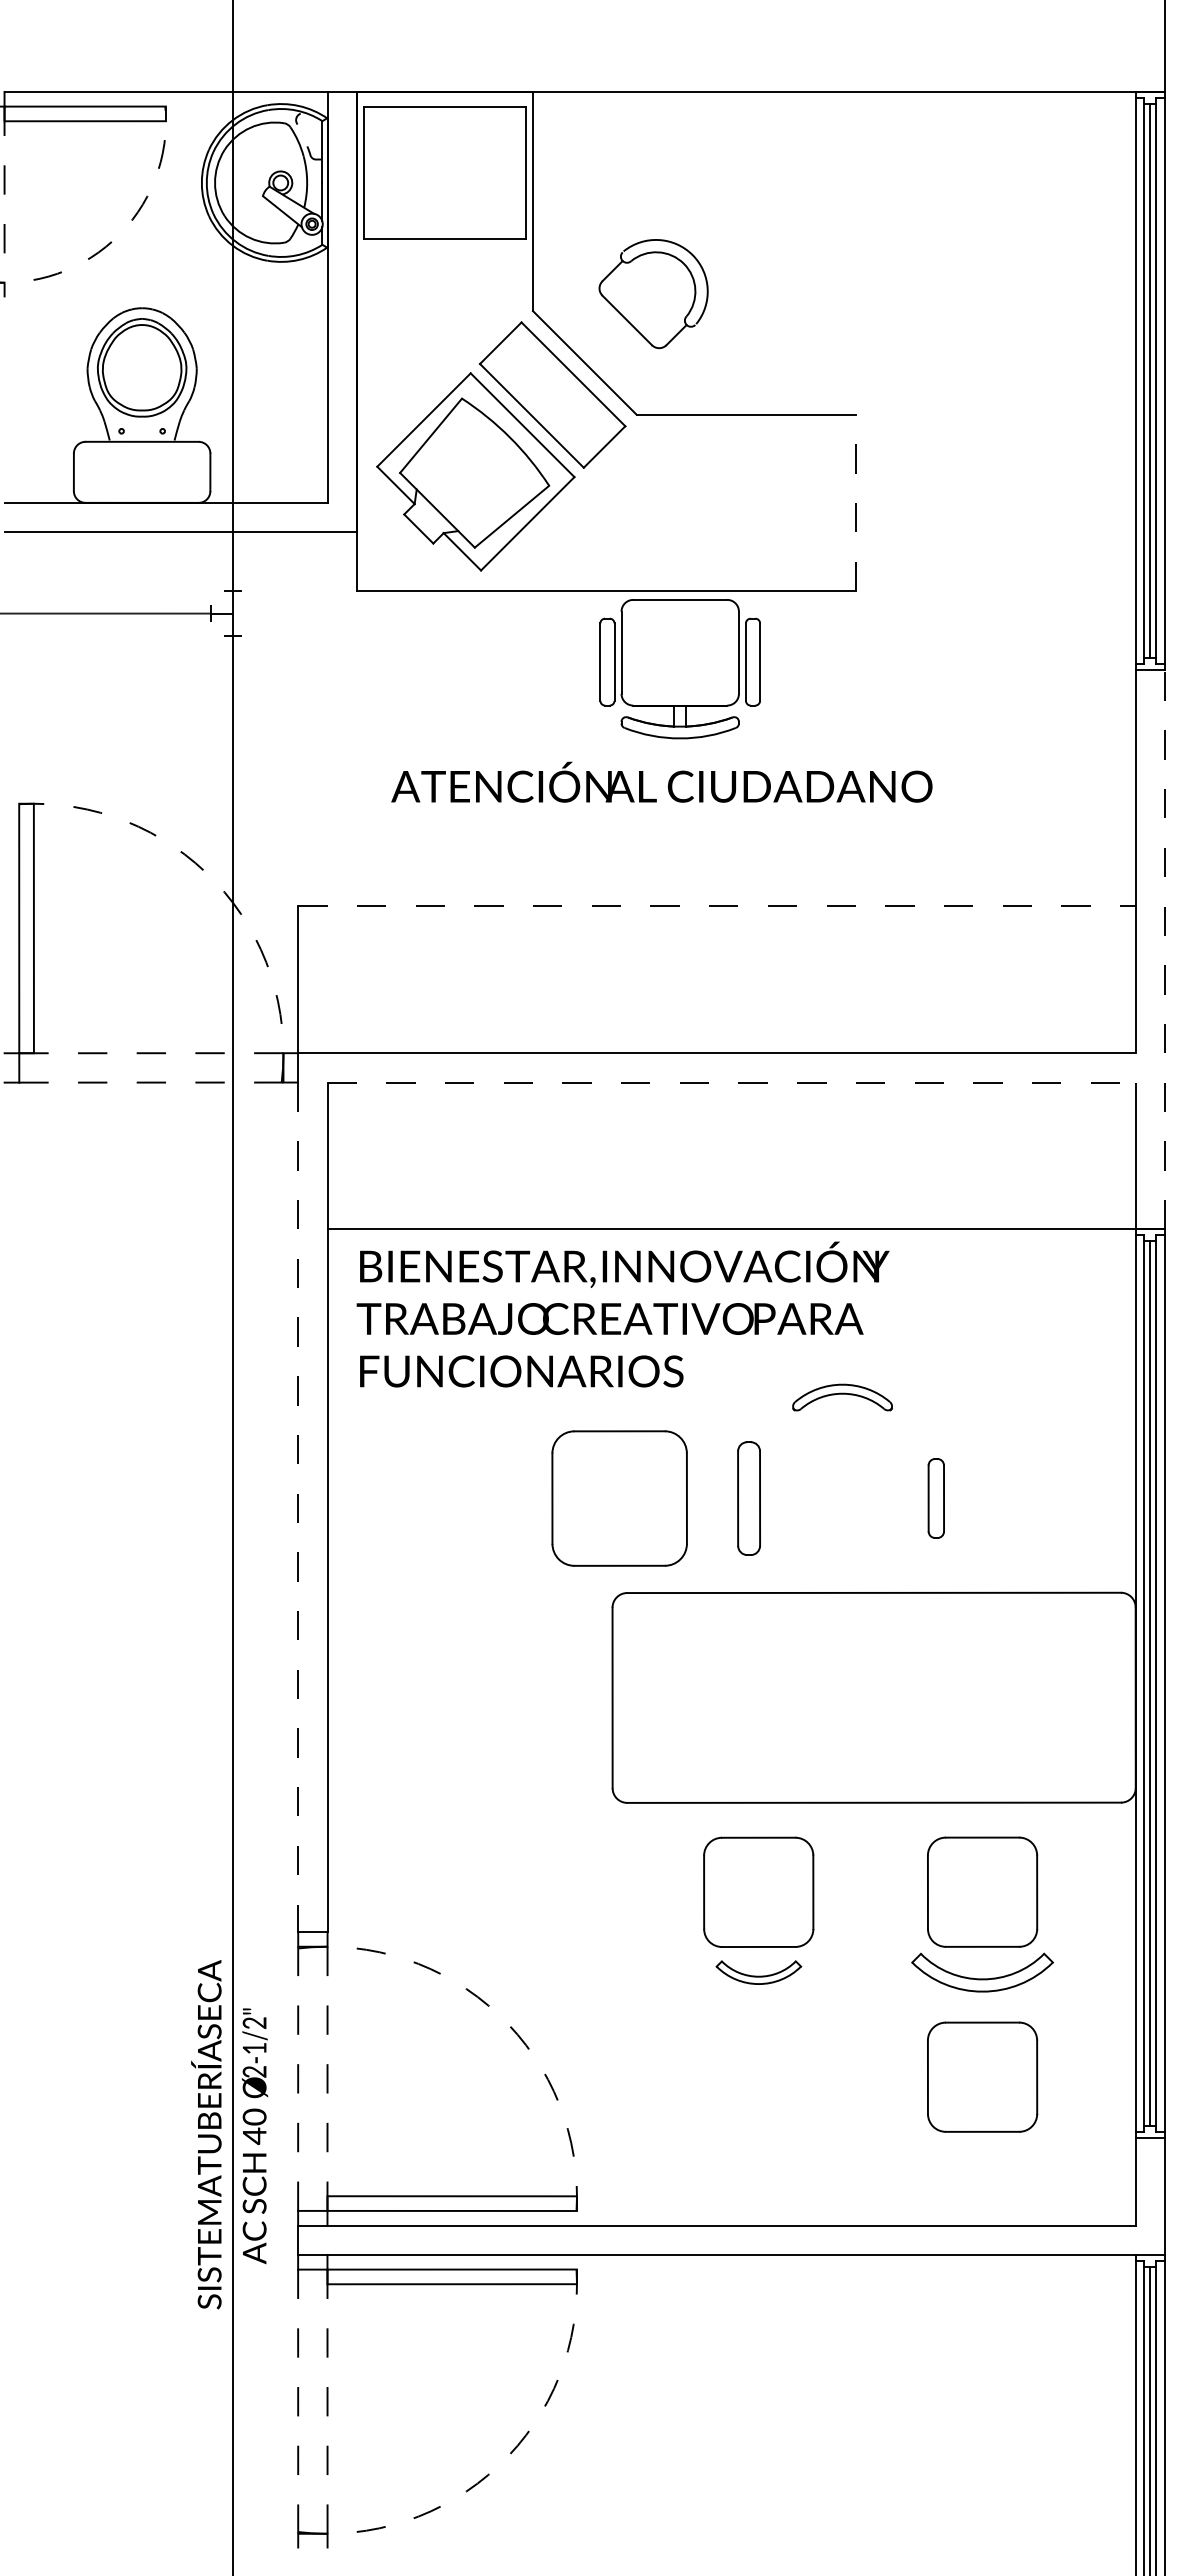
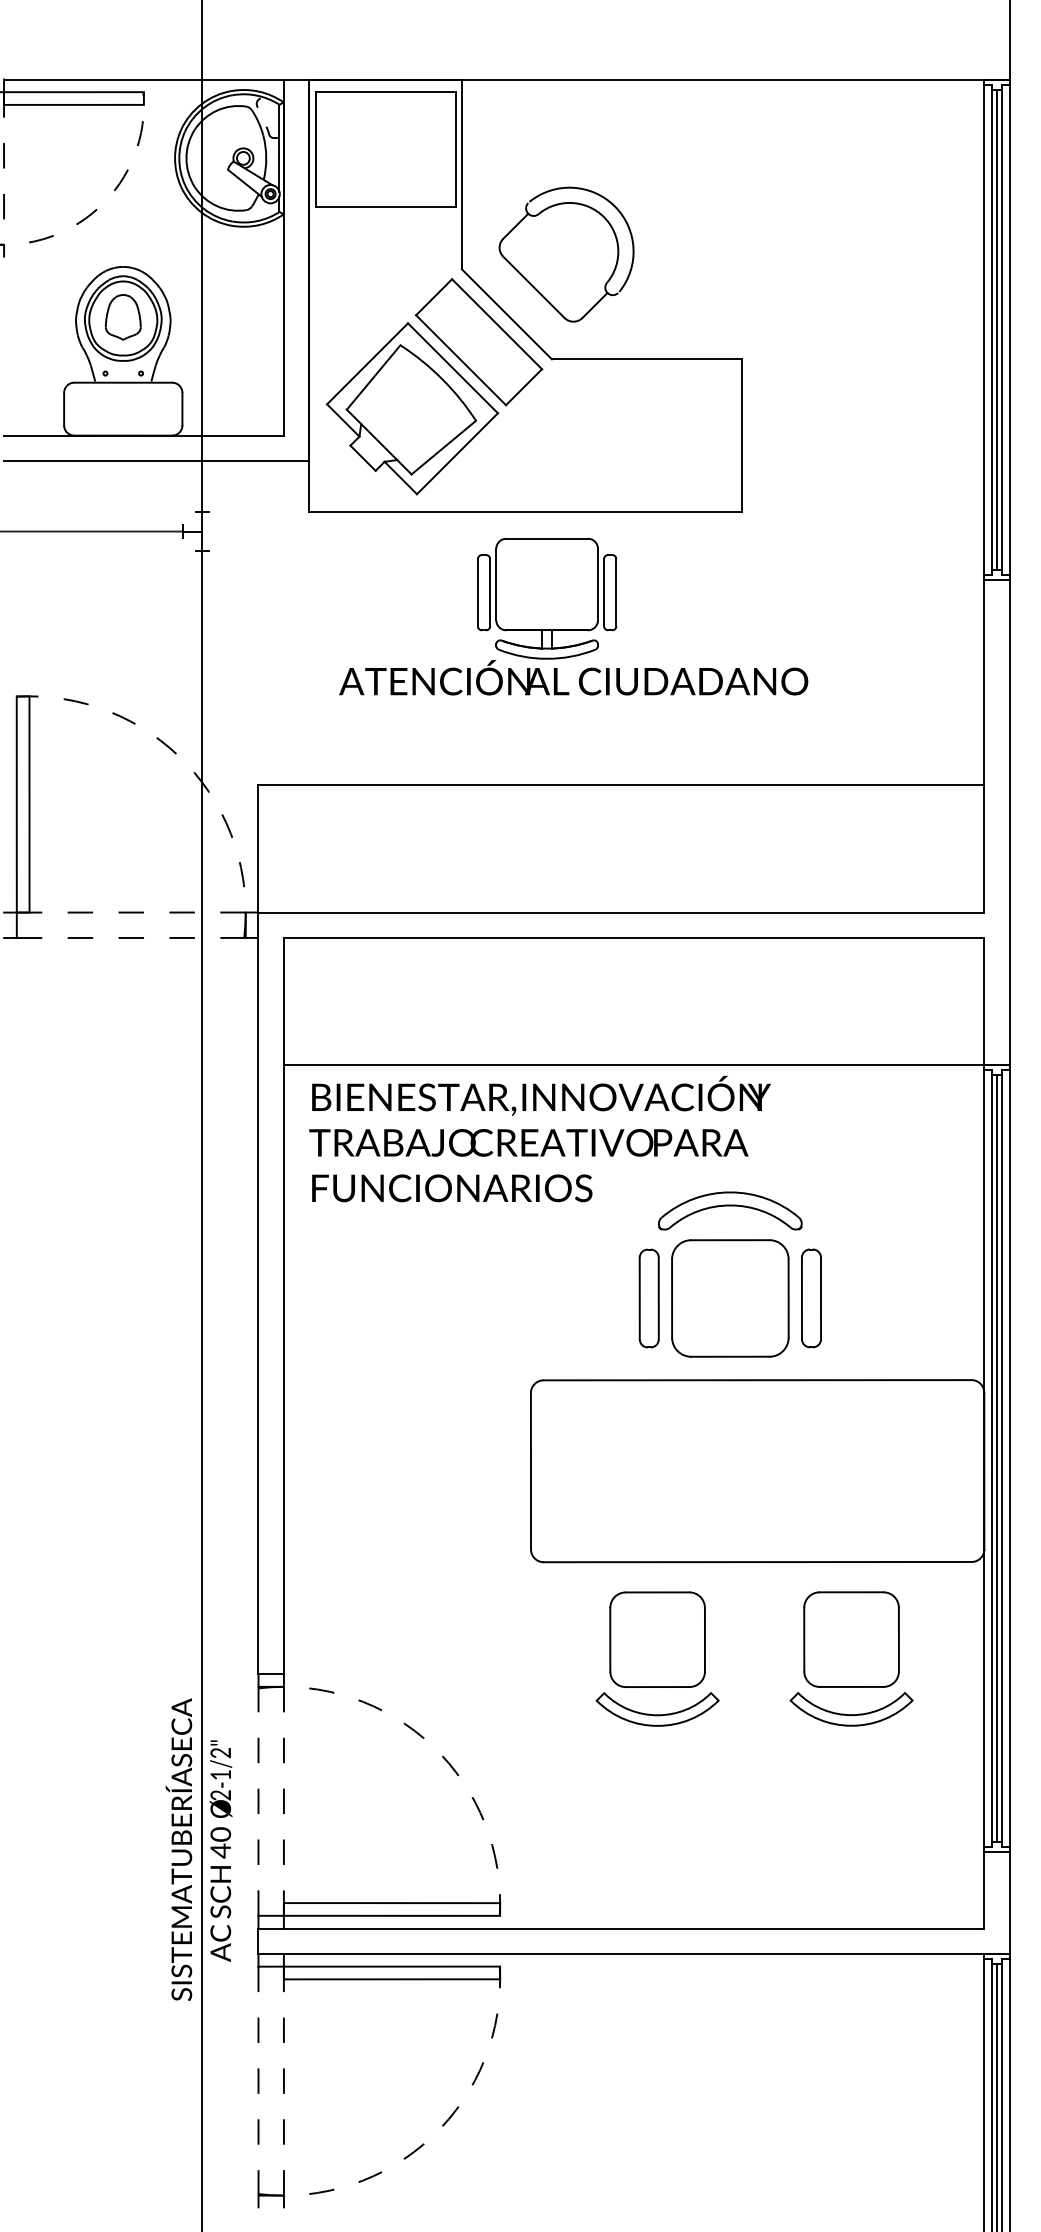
part: (653, 293) -> (566, 254), size x1.43
part: (142, 366) -> (123, 317), added
line: (855, 502) -> (741, 435), dashed -> solid
part: (679, 669) -> (546, 599), moved
line: (716, 906) -> (621, 785), dashed -> solid
line: (1165, 949) -> (1010, 822), dashed -> solid
line: (732, 1082) -> (634, 937), dashed -> solid
part: (842, 1397) -> (730, 1210), size x1.67
part: (619, 1498) -> (730, 1298), moved
part: (936, 1498) -> (811, 1298), size x1.43
line: (298, 1507) -> (258, 1306), dashed -> solid
part: (758, 1972) -> (657, 1709), size x1.67
part: (982, 2076) -> (851, 1799), removed

